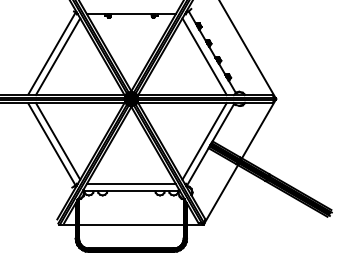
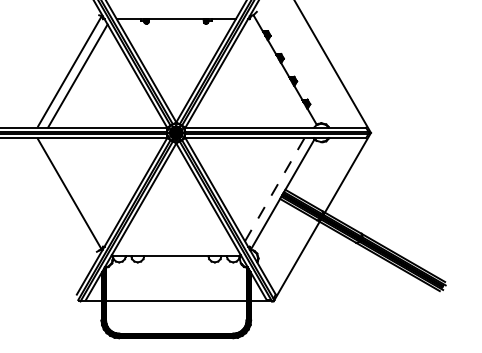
line: (204, 56) -> (274, 75), removed
line: (57, 140) -> (77, 188), removed
line: (204, 140) -> (274, 188), solid -> dashed
line: (131, 183) -> (176, 246), removed

